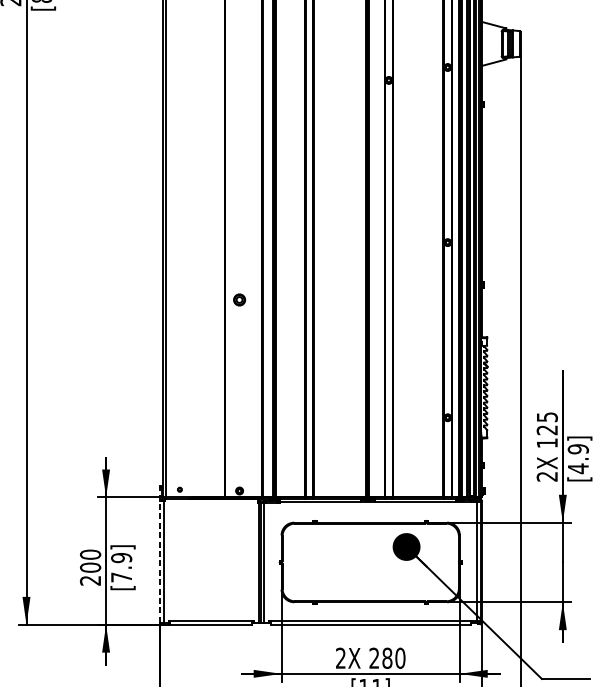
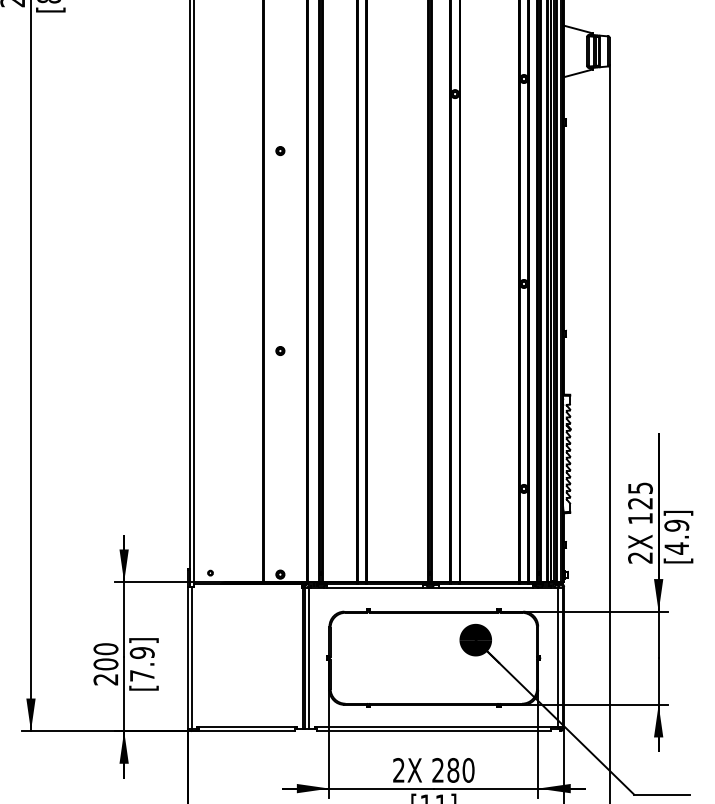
part: (239, 129) -> (280, 151), added
part: (239, 299) -> (280, 350), size x0.62
line: (160, 554) -> (187, 648), dashed -> solid

